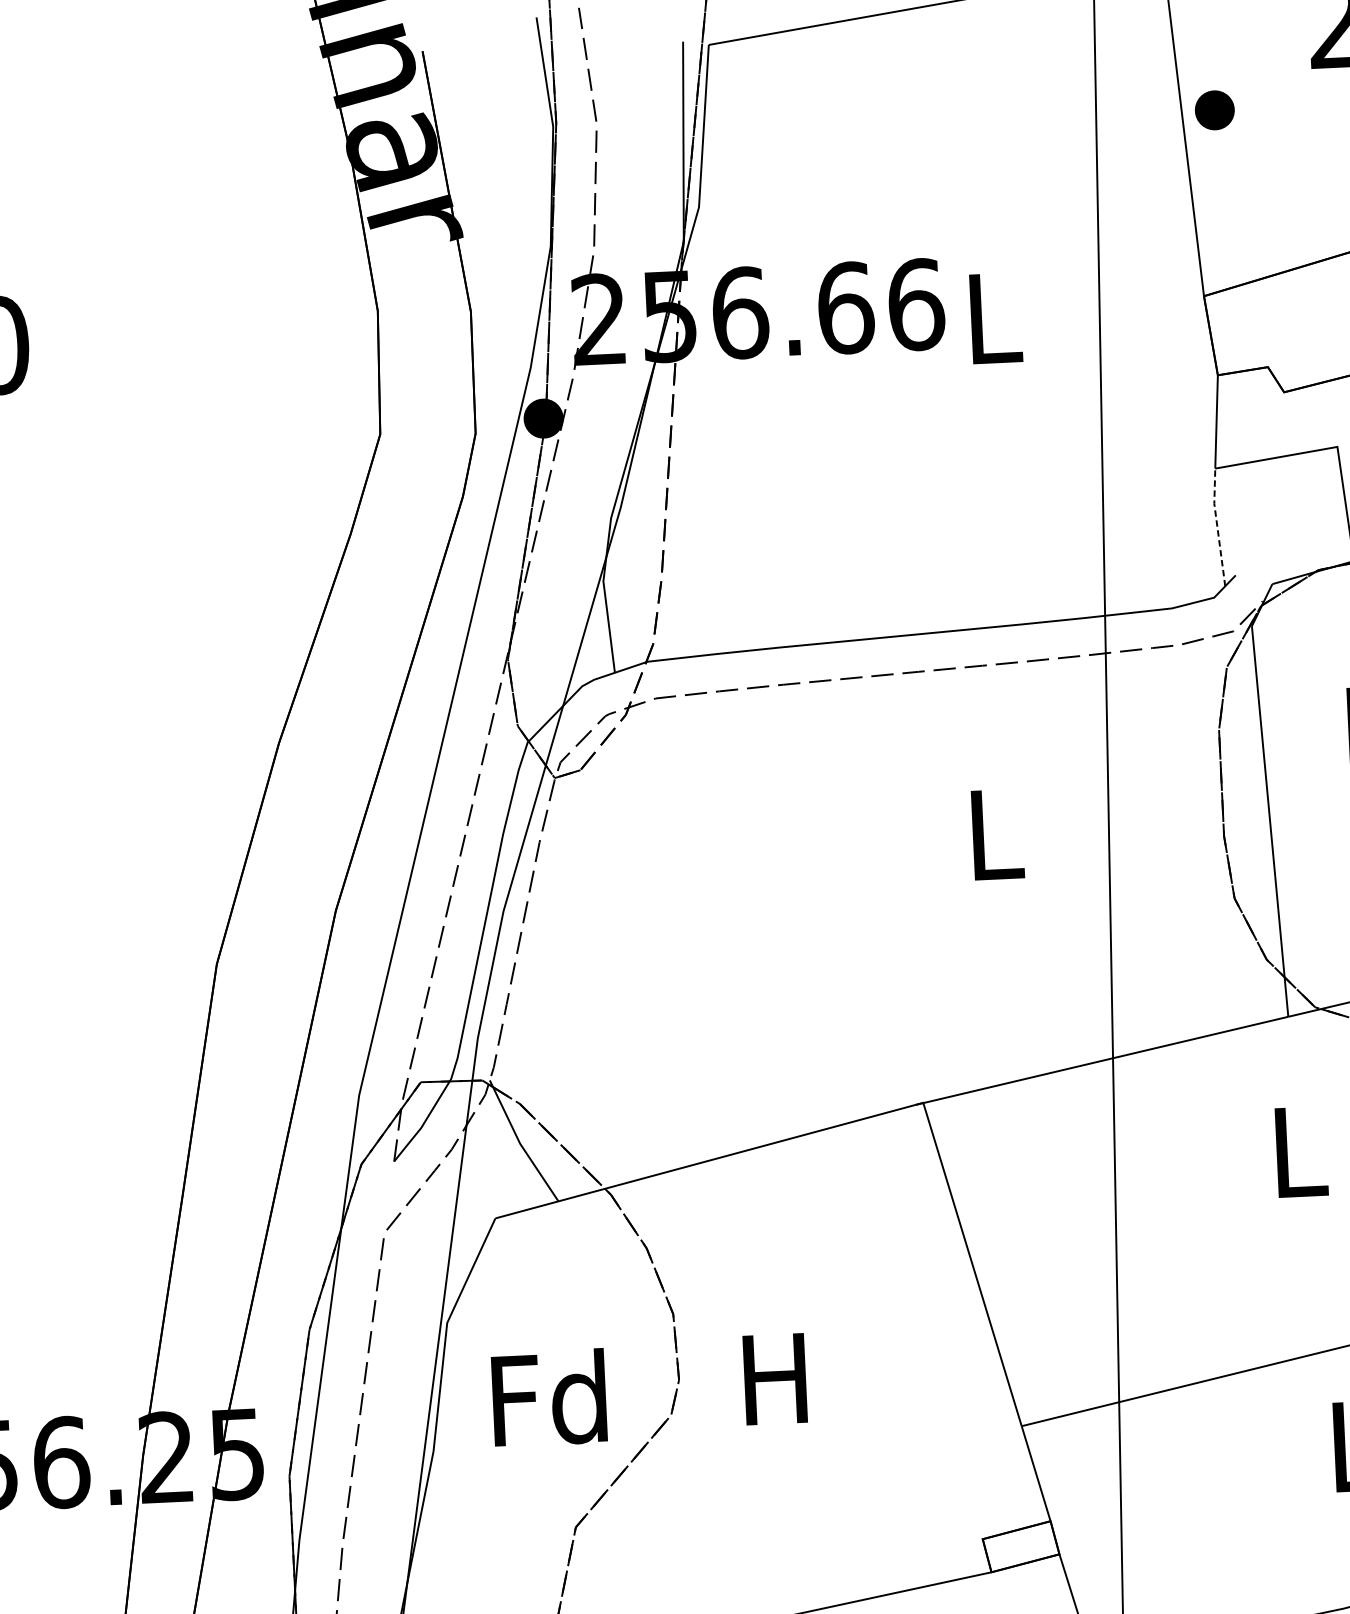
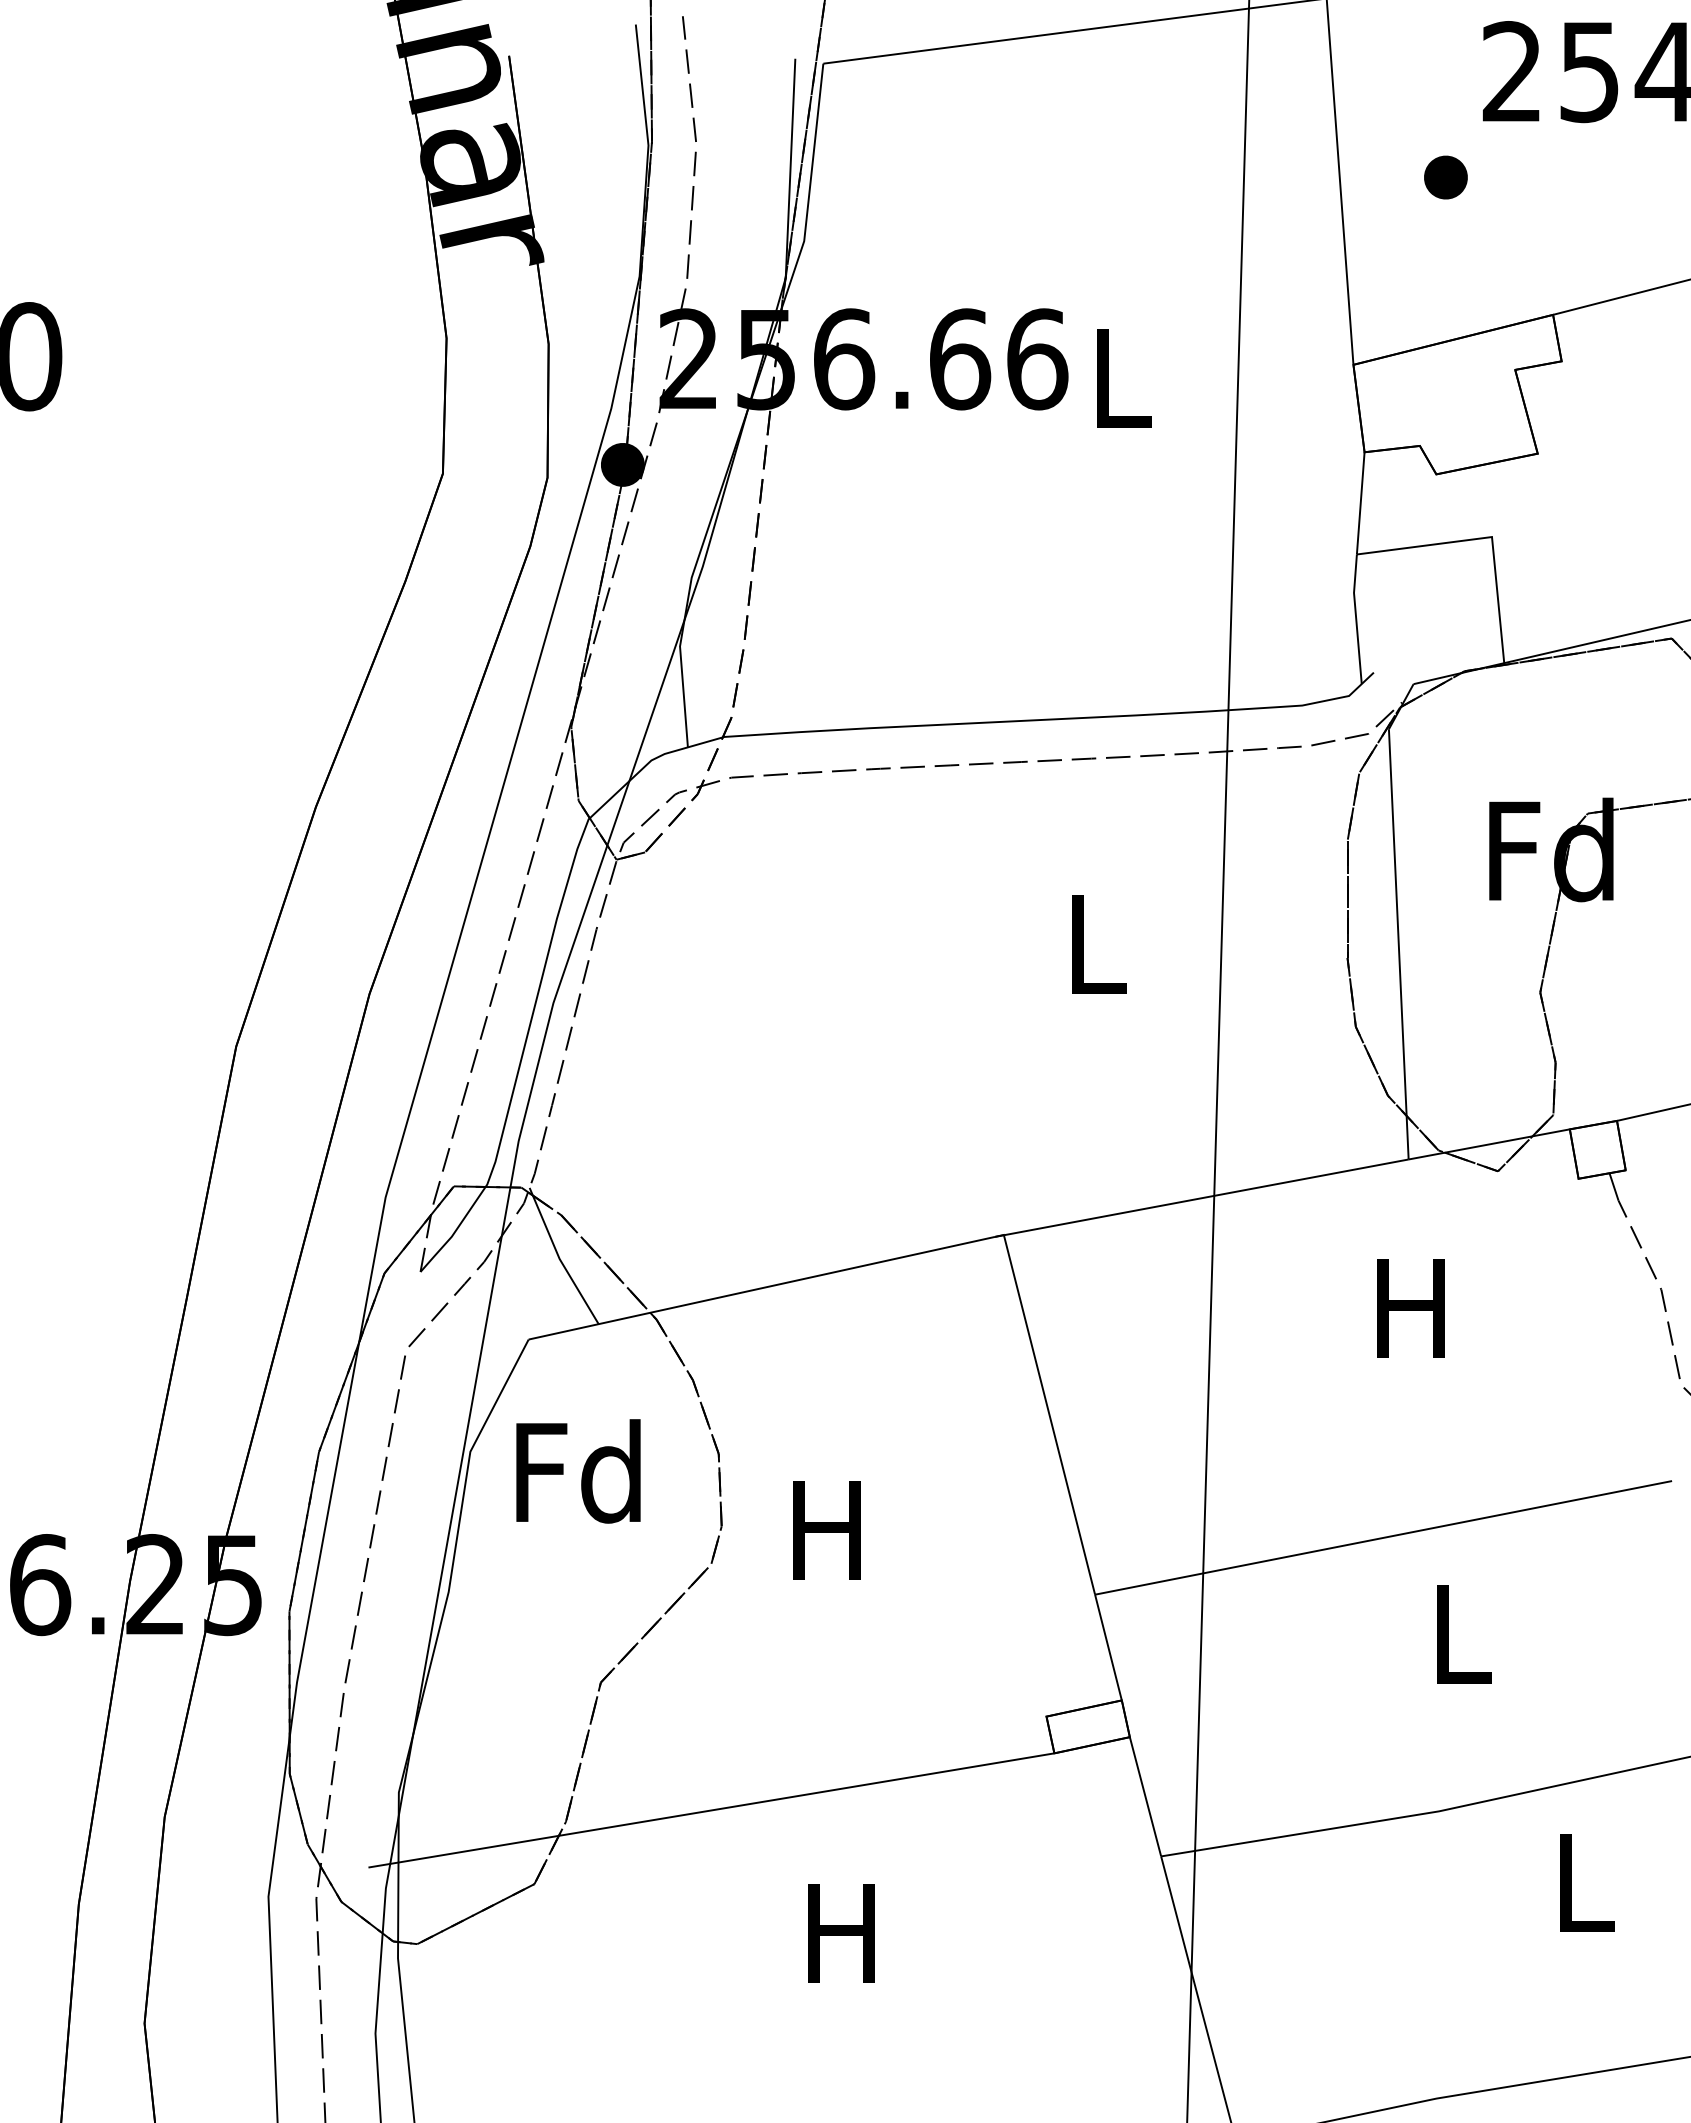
part: (1214, 110) -> (1445, 177), moved
line: (1217, 526) -> (1356, 618), dashed -> solid
text: (1296, 1152) -> (1410, 1308), L -> H
text: (549, 1398) -> (578, 1471), moved

